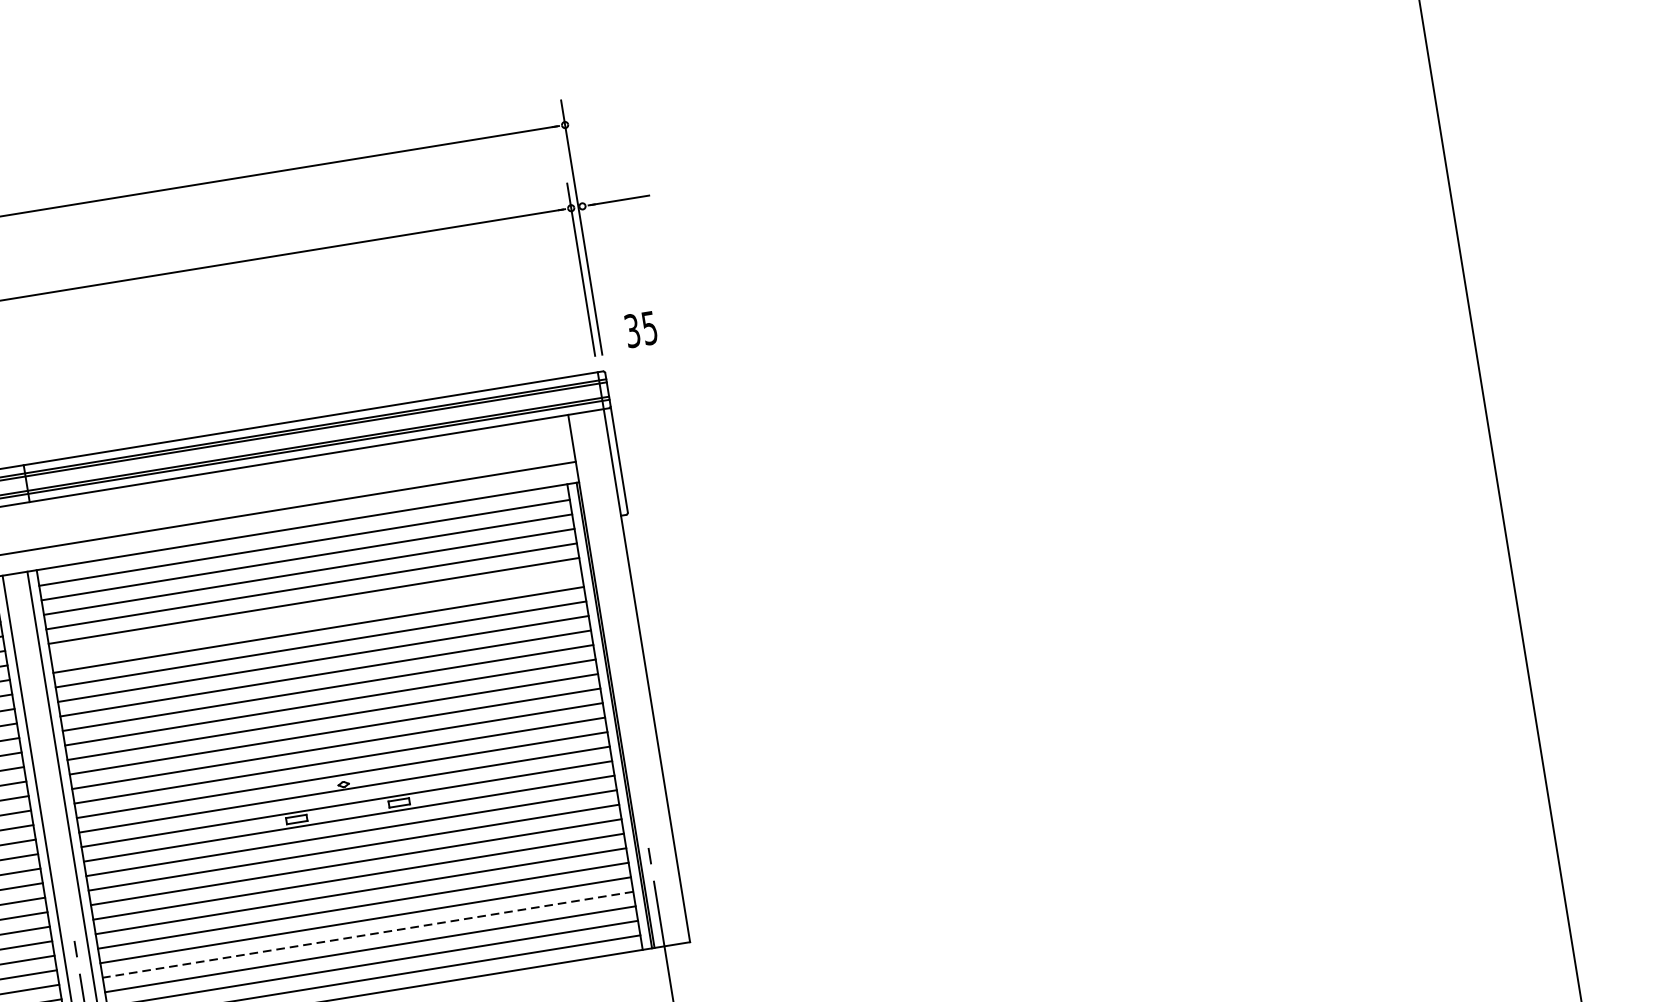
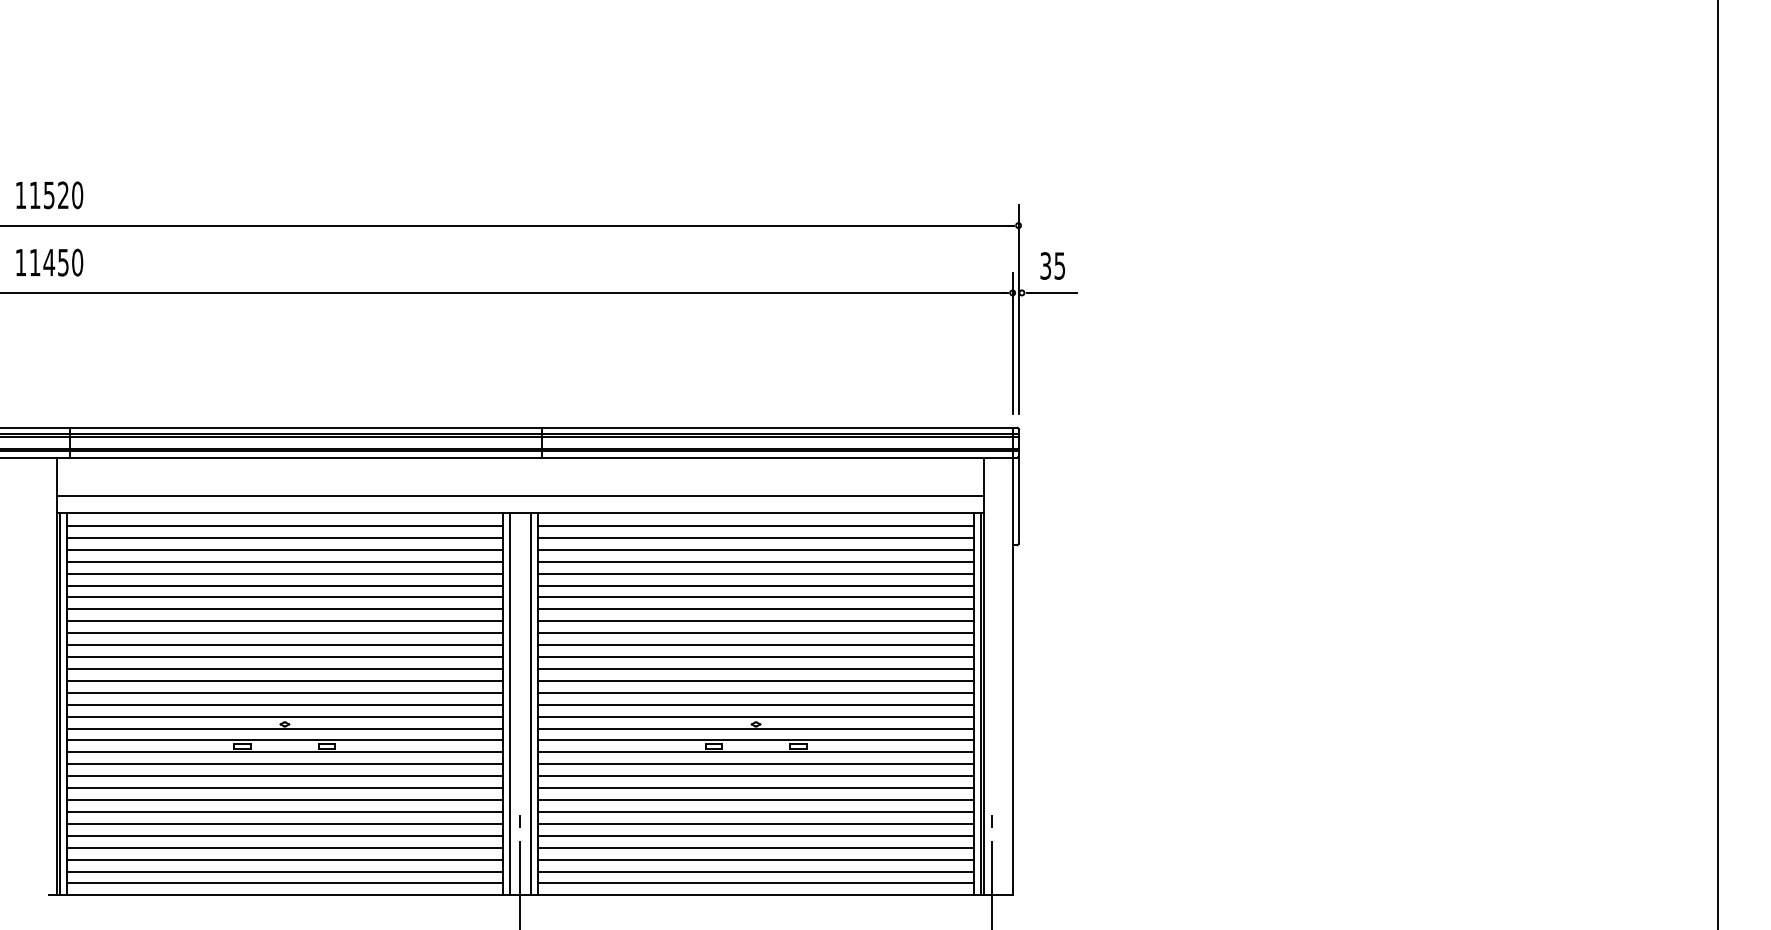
text: (640, 328) -> (1052, 265), moved
line: (315, 615) -> (755, 585), added
line: (368, 934) -> (756, 847), dashed -> solid

